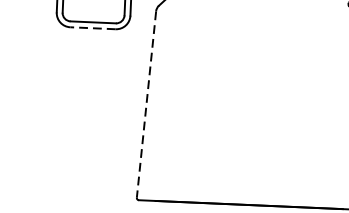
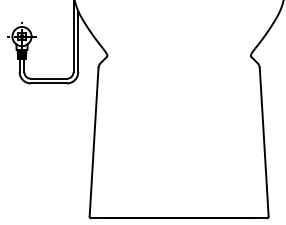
line: (92, 28) -> (48, 83), dashed -> solid
line: (146, 104) -> (94, 142), dashed -> solid

